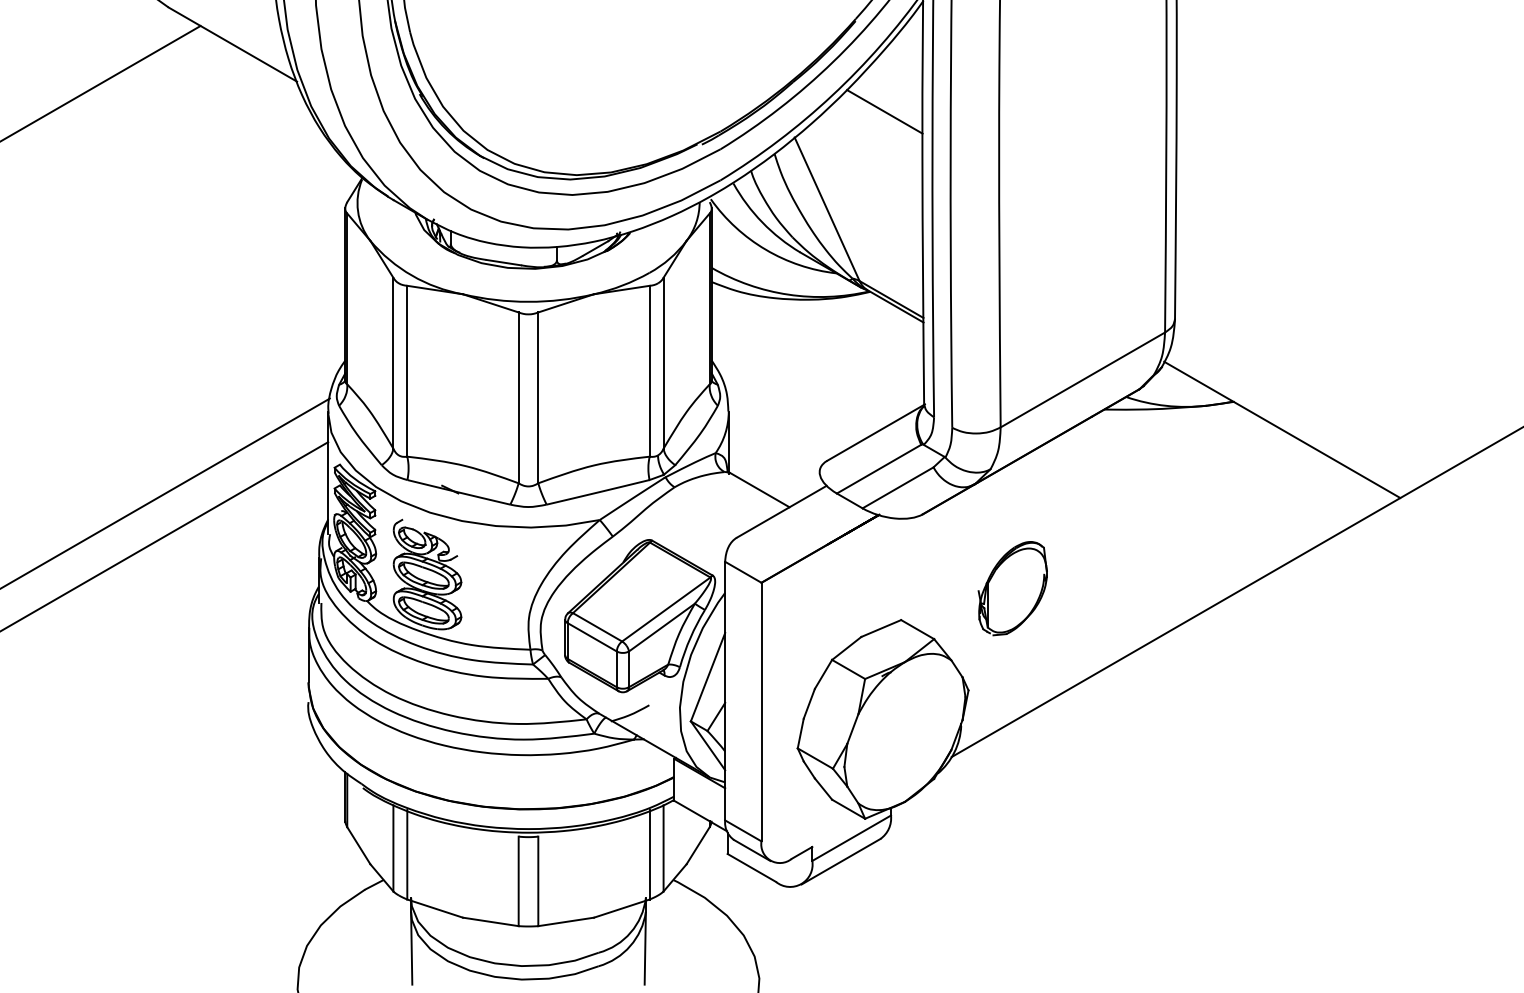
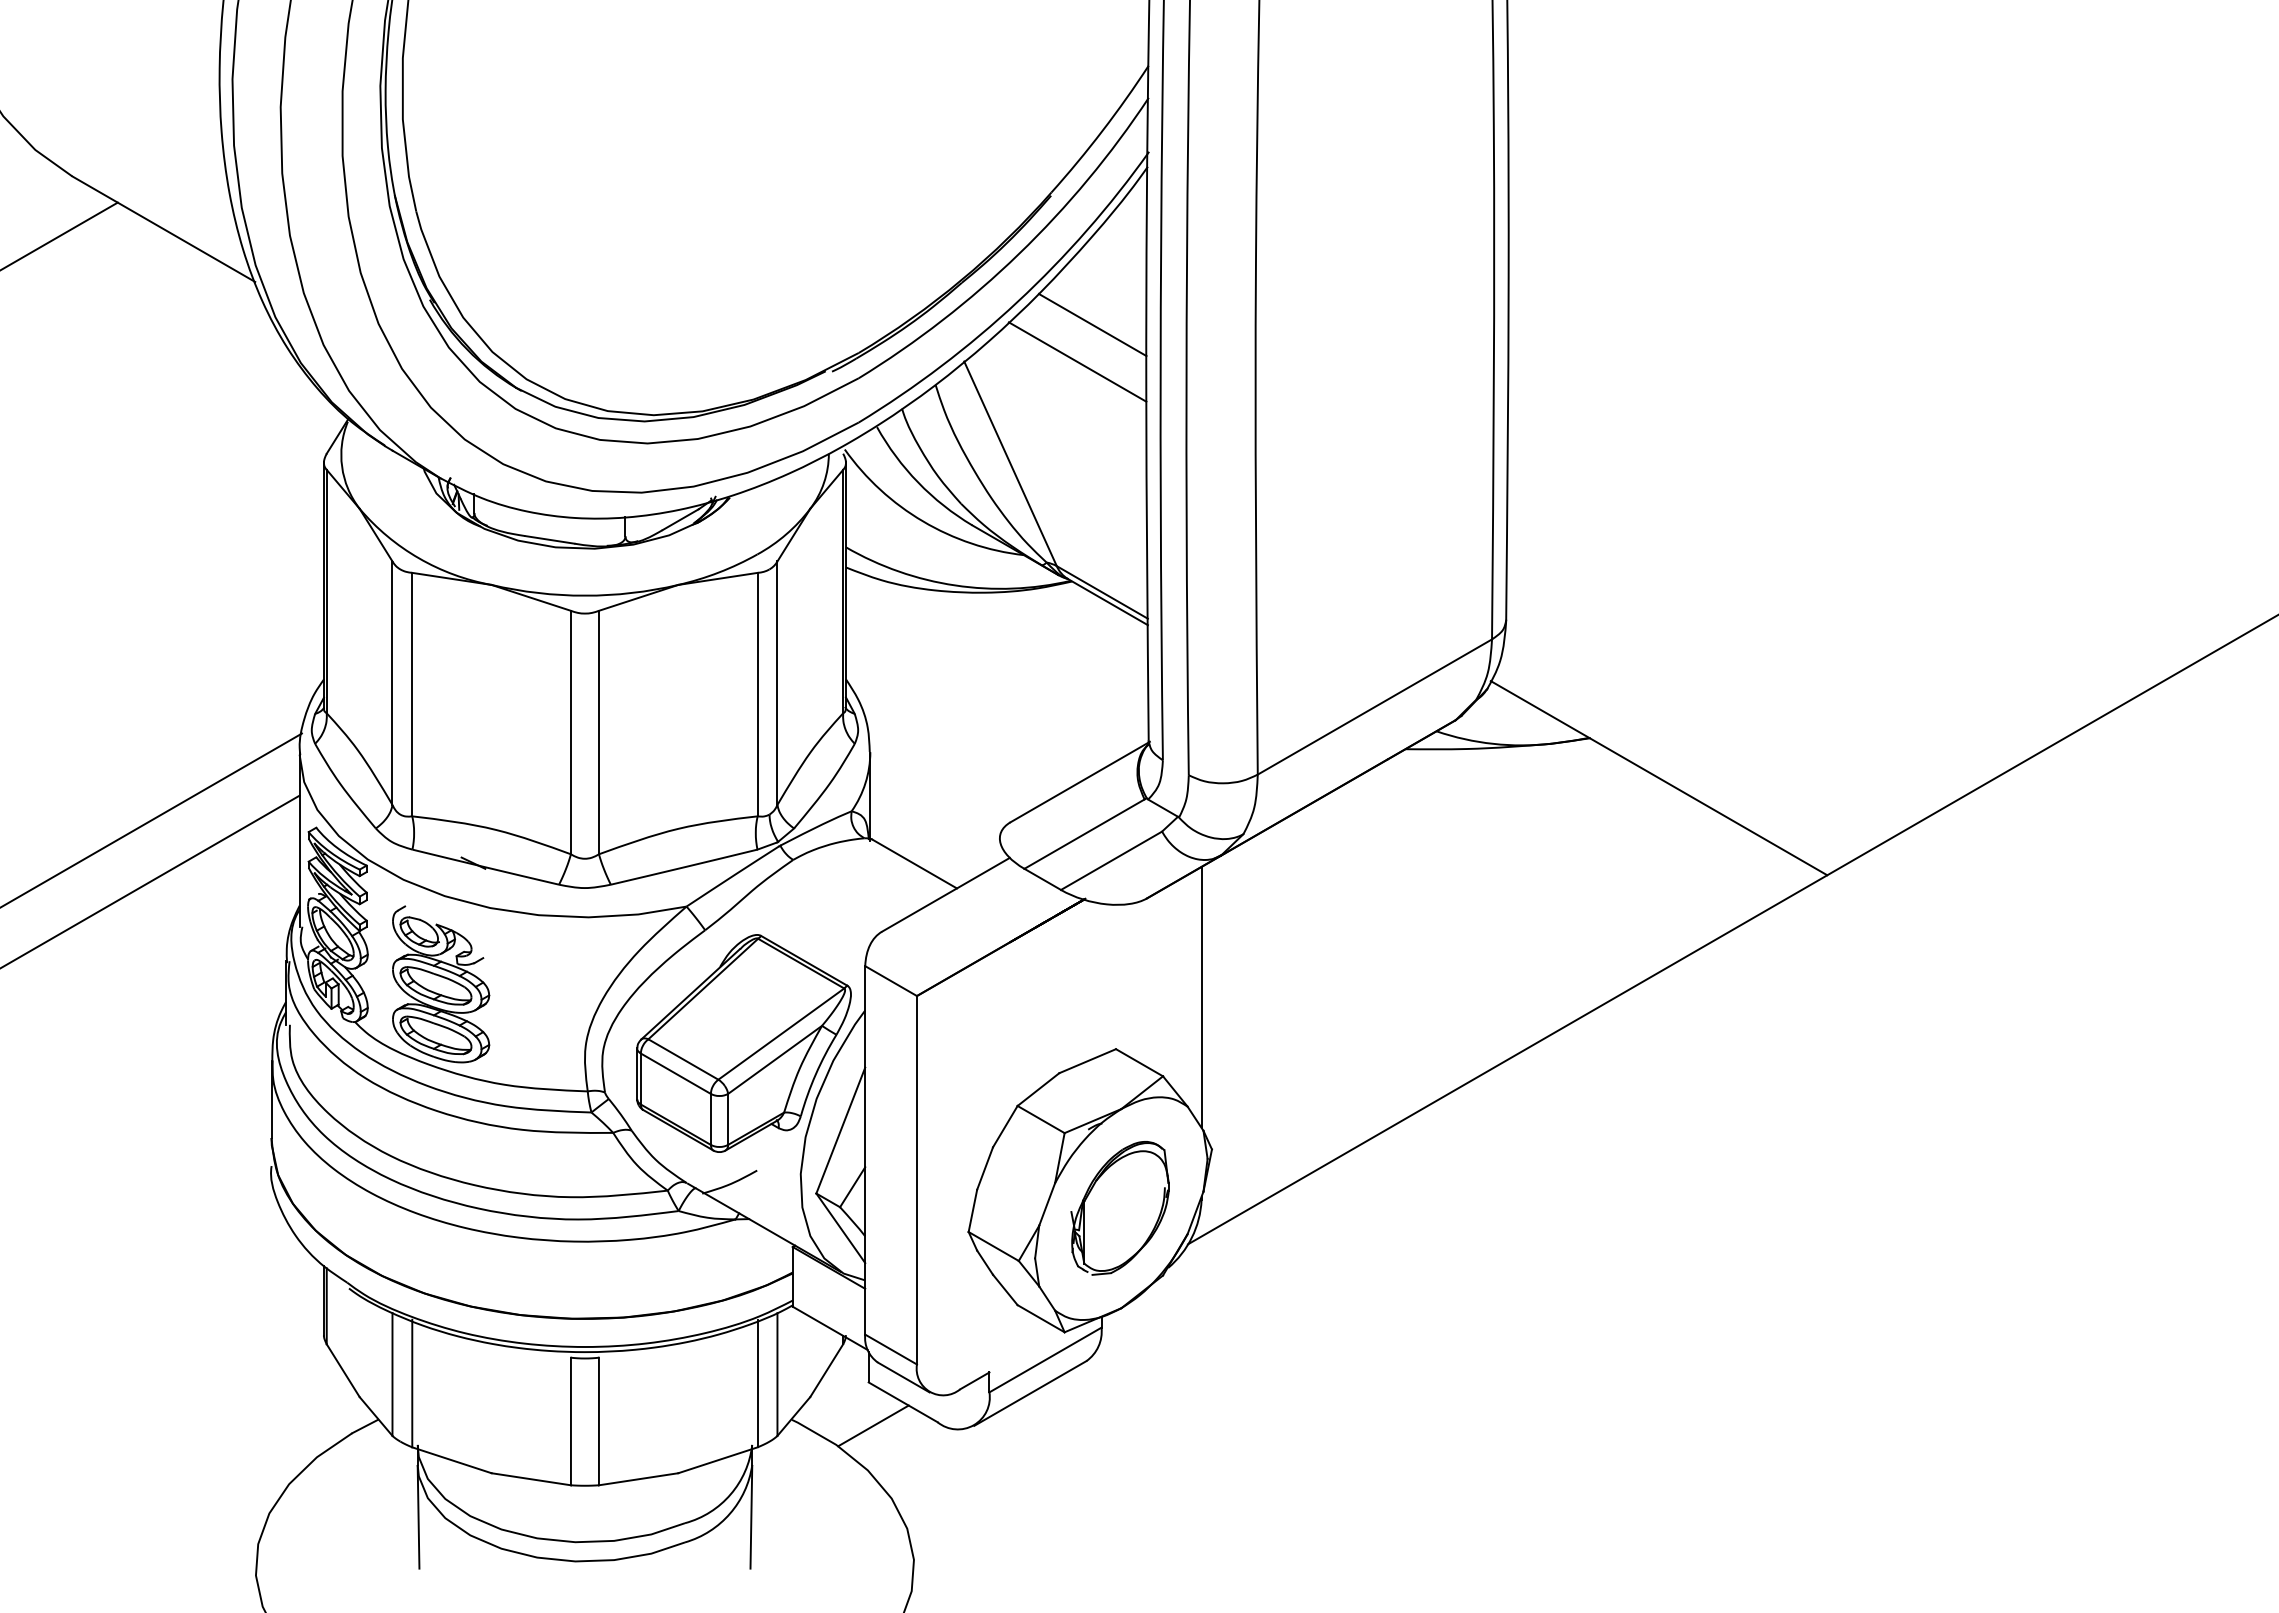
line: (874, 137) -> (1077, 361), added
line: (961, 583) -> (1201, 996), added
part: (1012, 588) -> (1119, 1208), moved
line: (730, 884) -> (873, 1425), added

